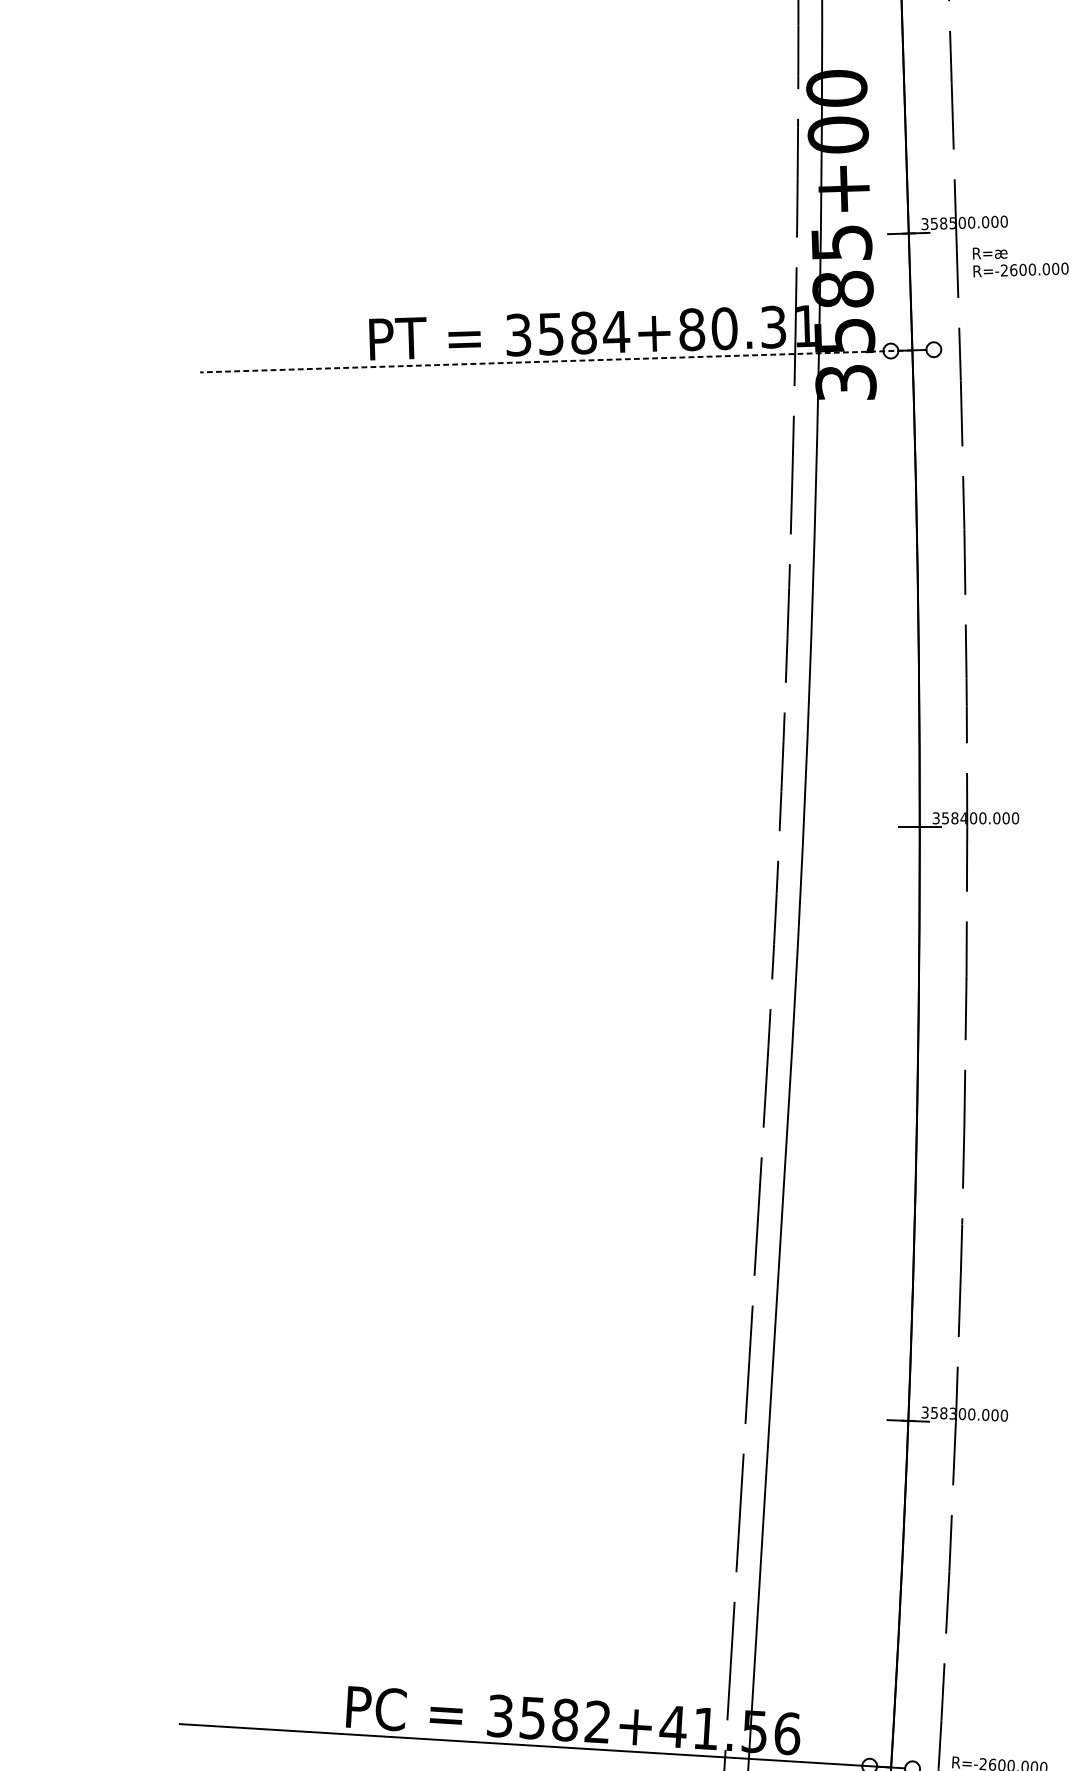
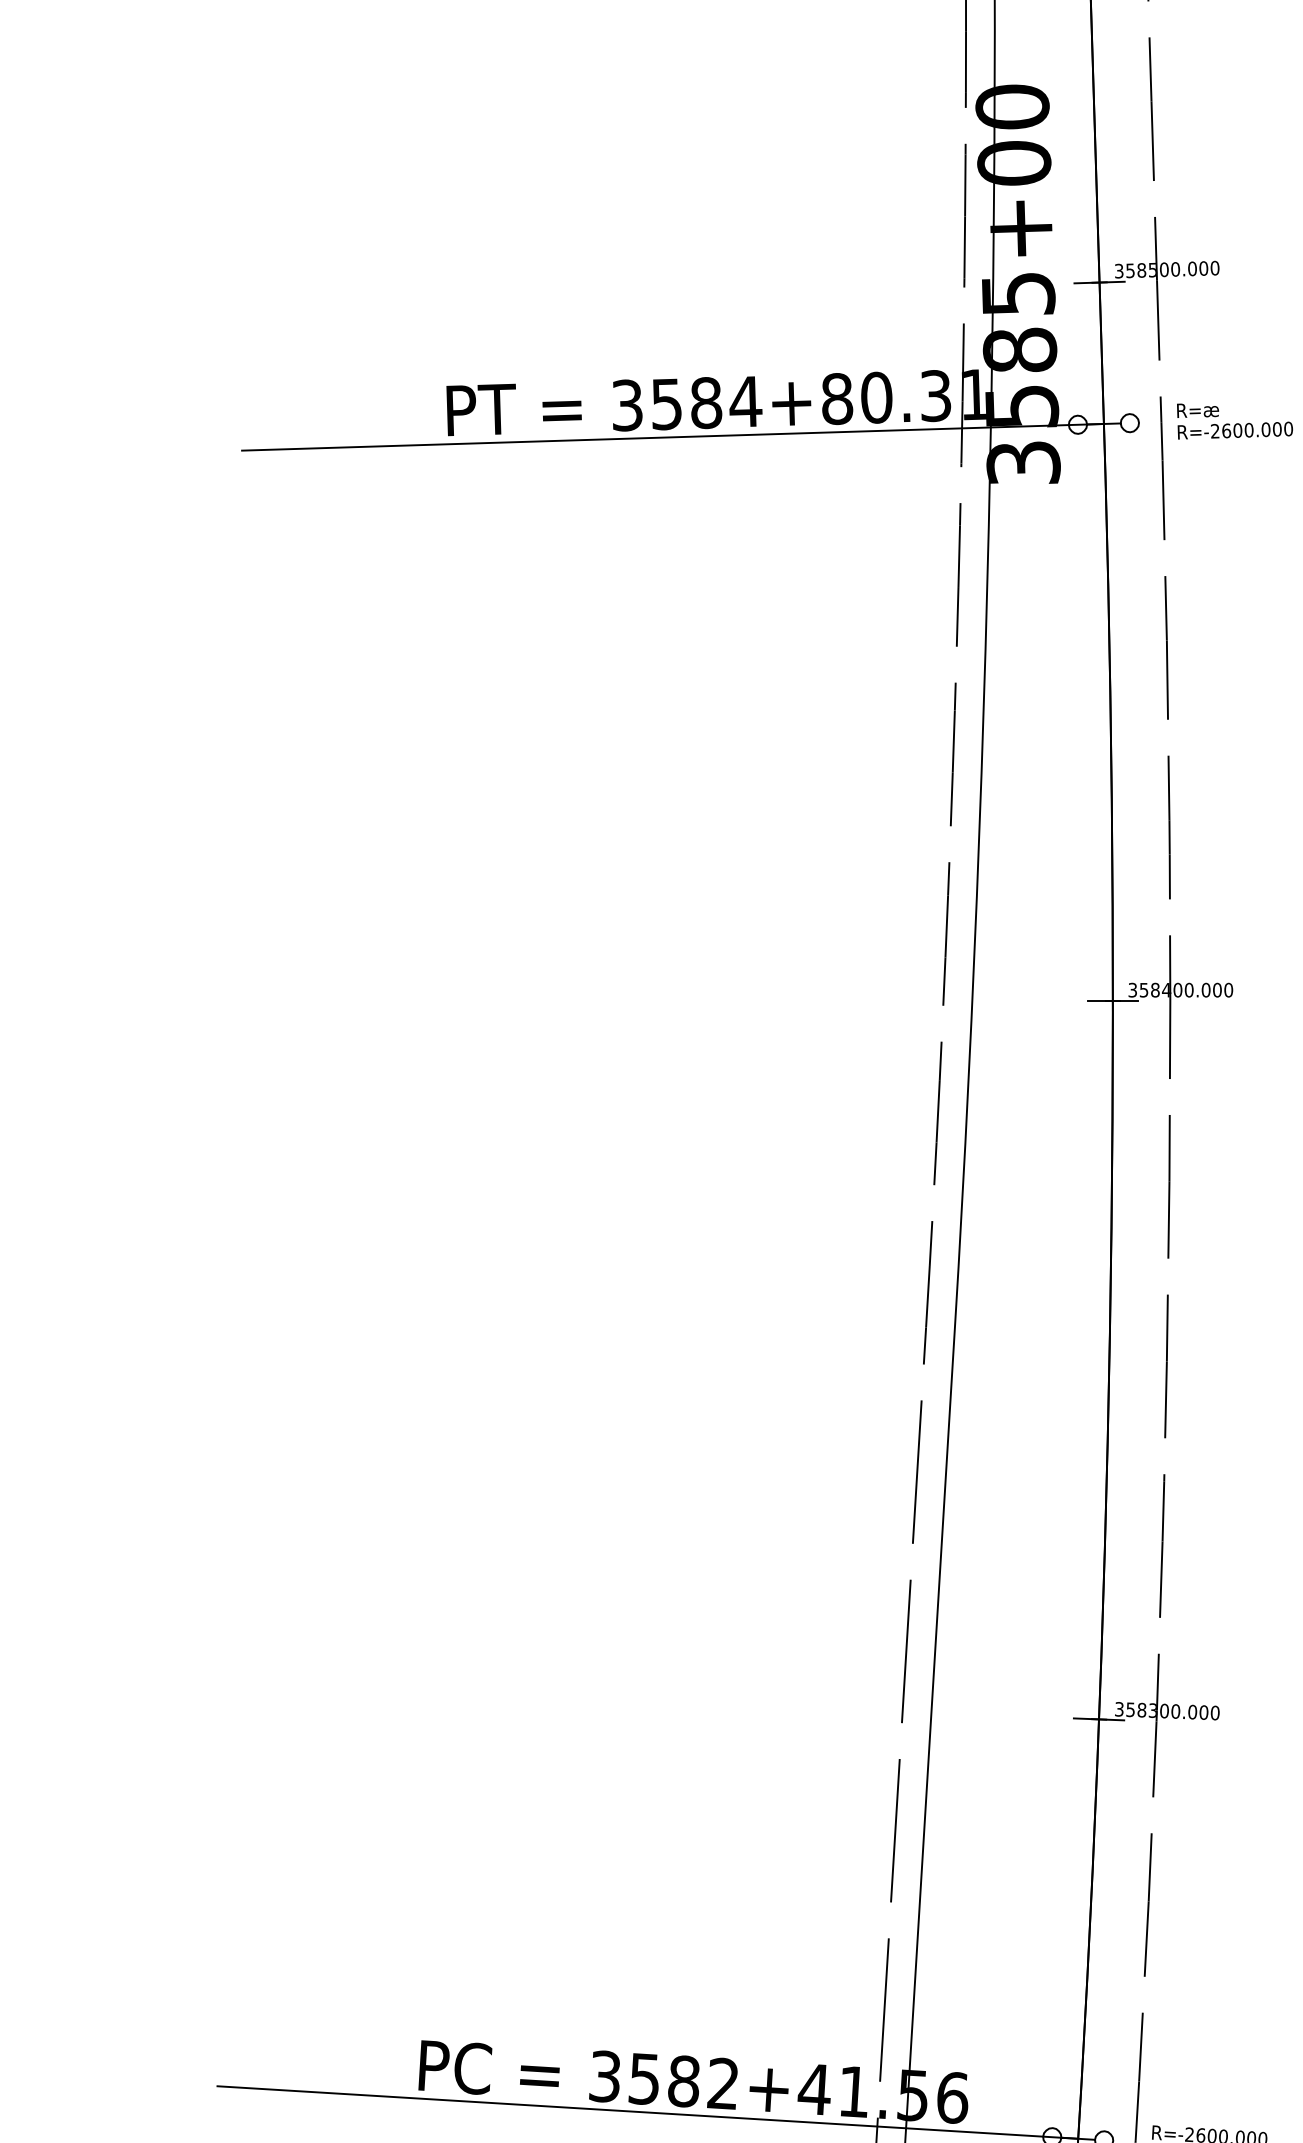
text: (1020, 262) -> (1234, 421), moved
line: (555, 361) -> (672, 437), dashed -> solid

